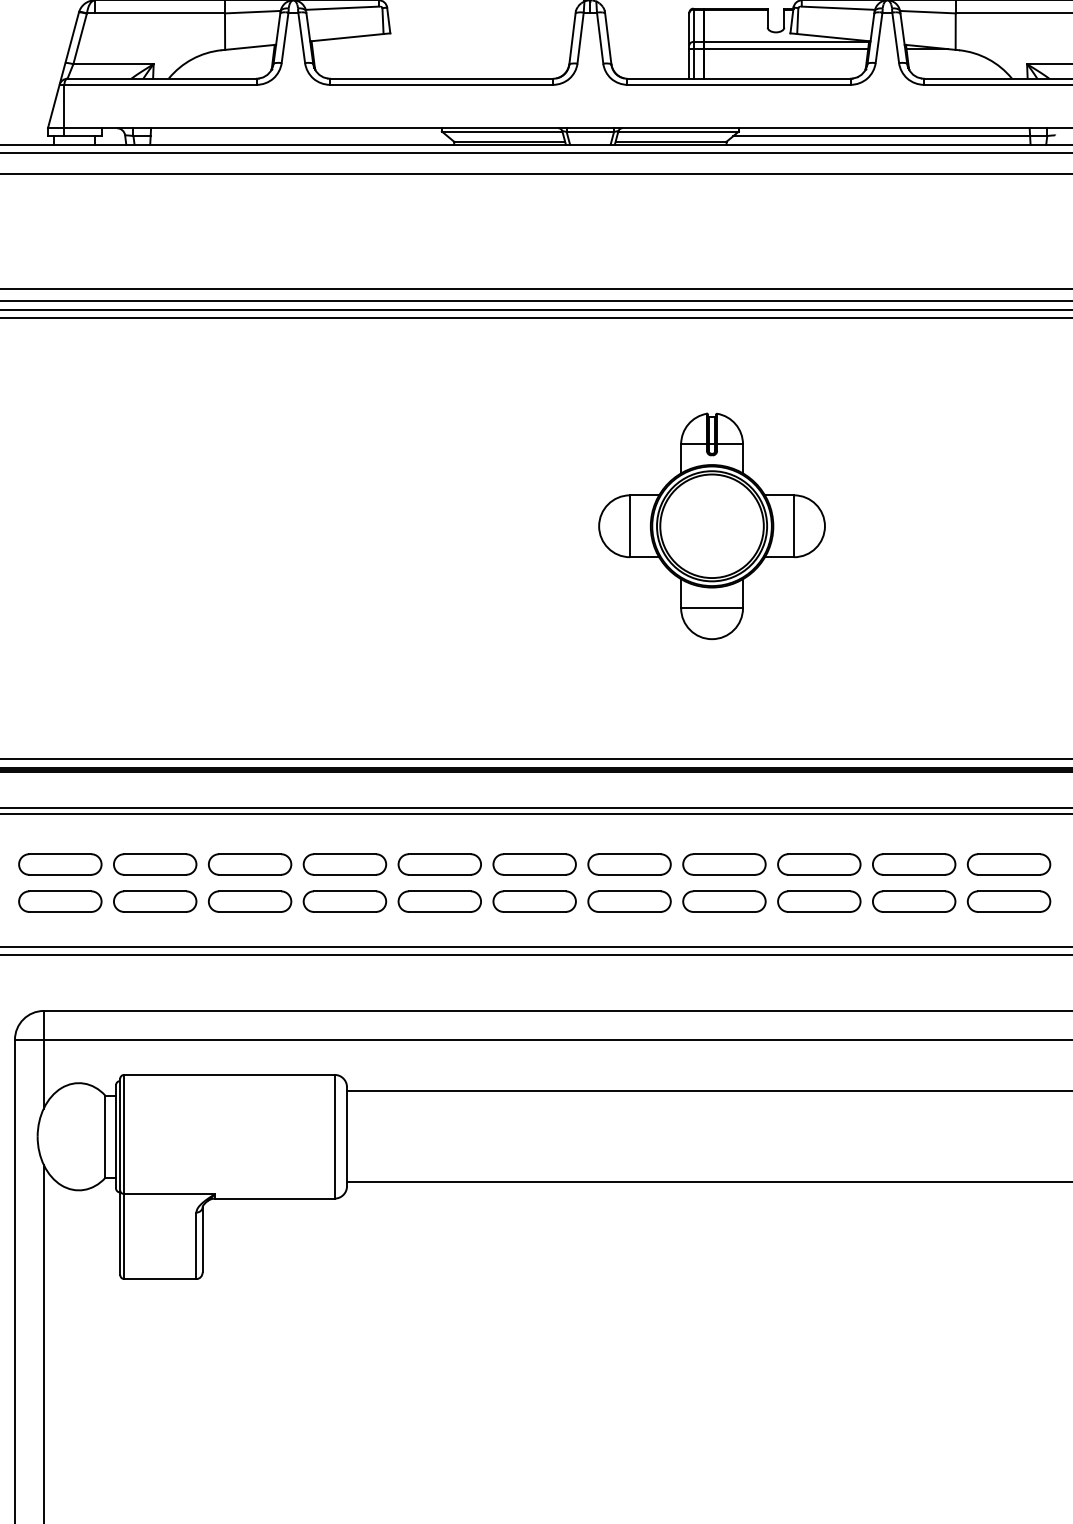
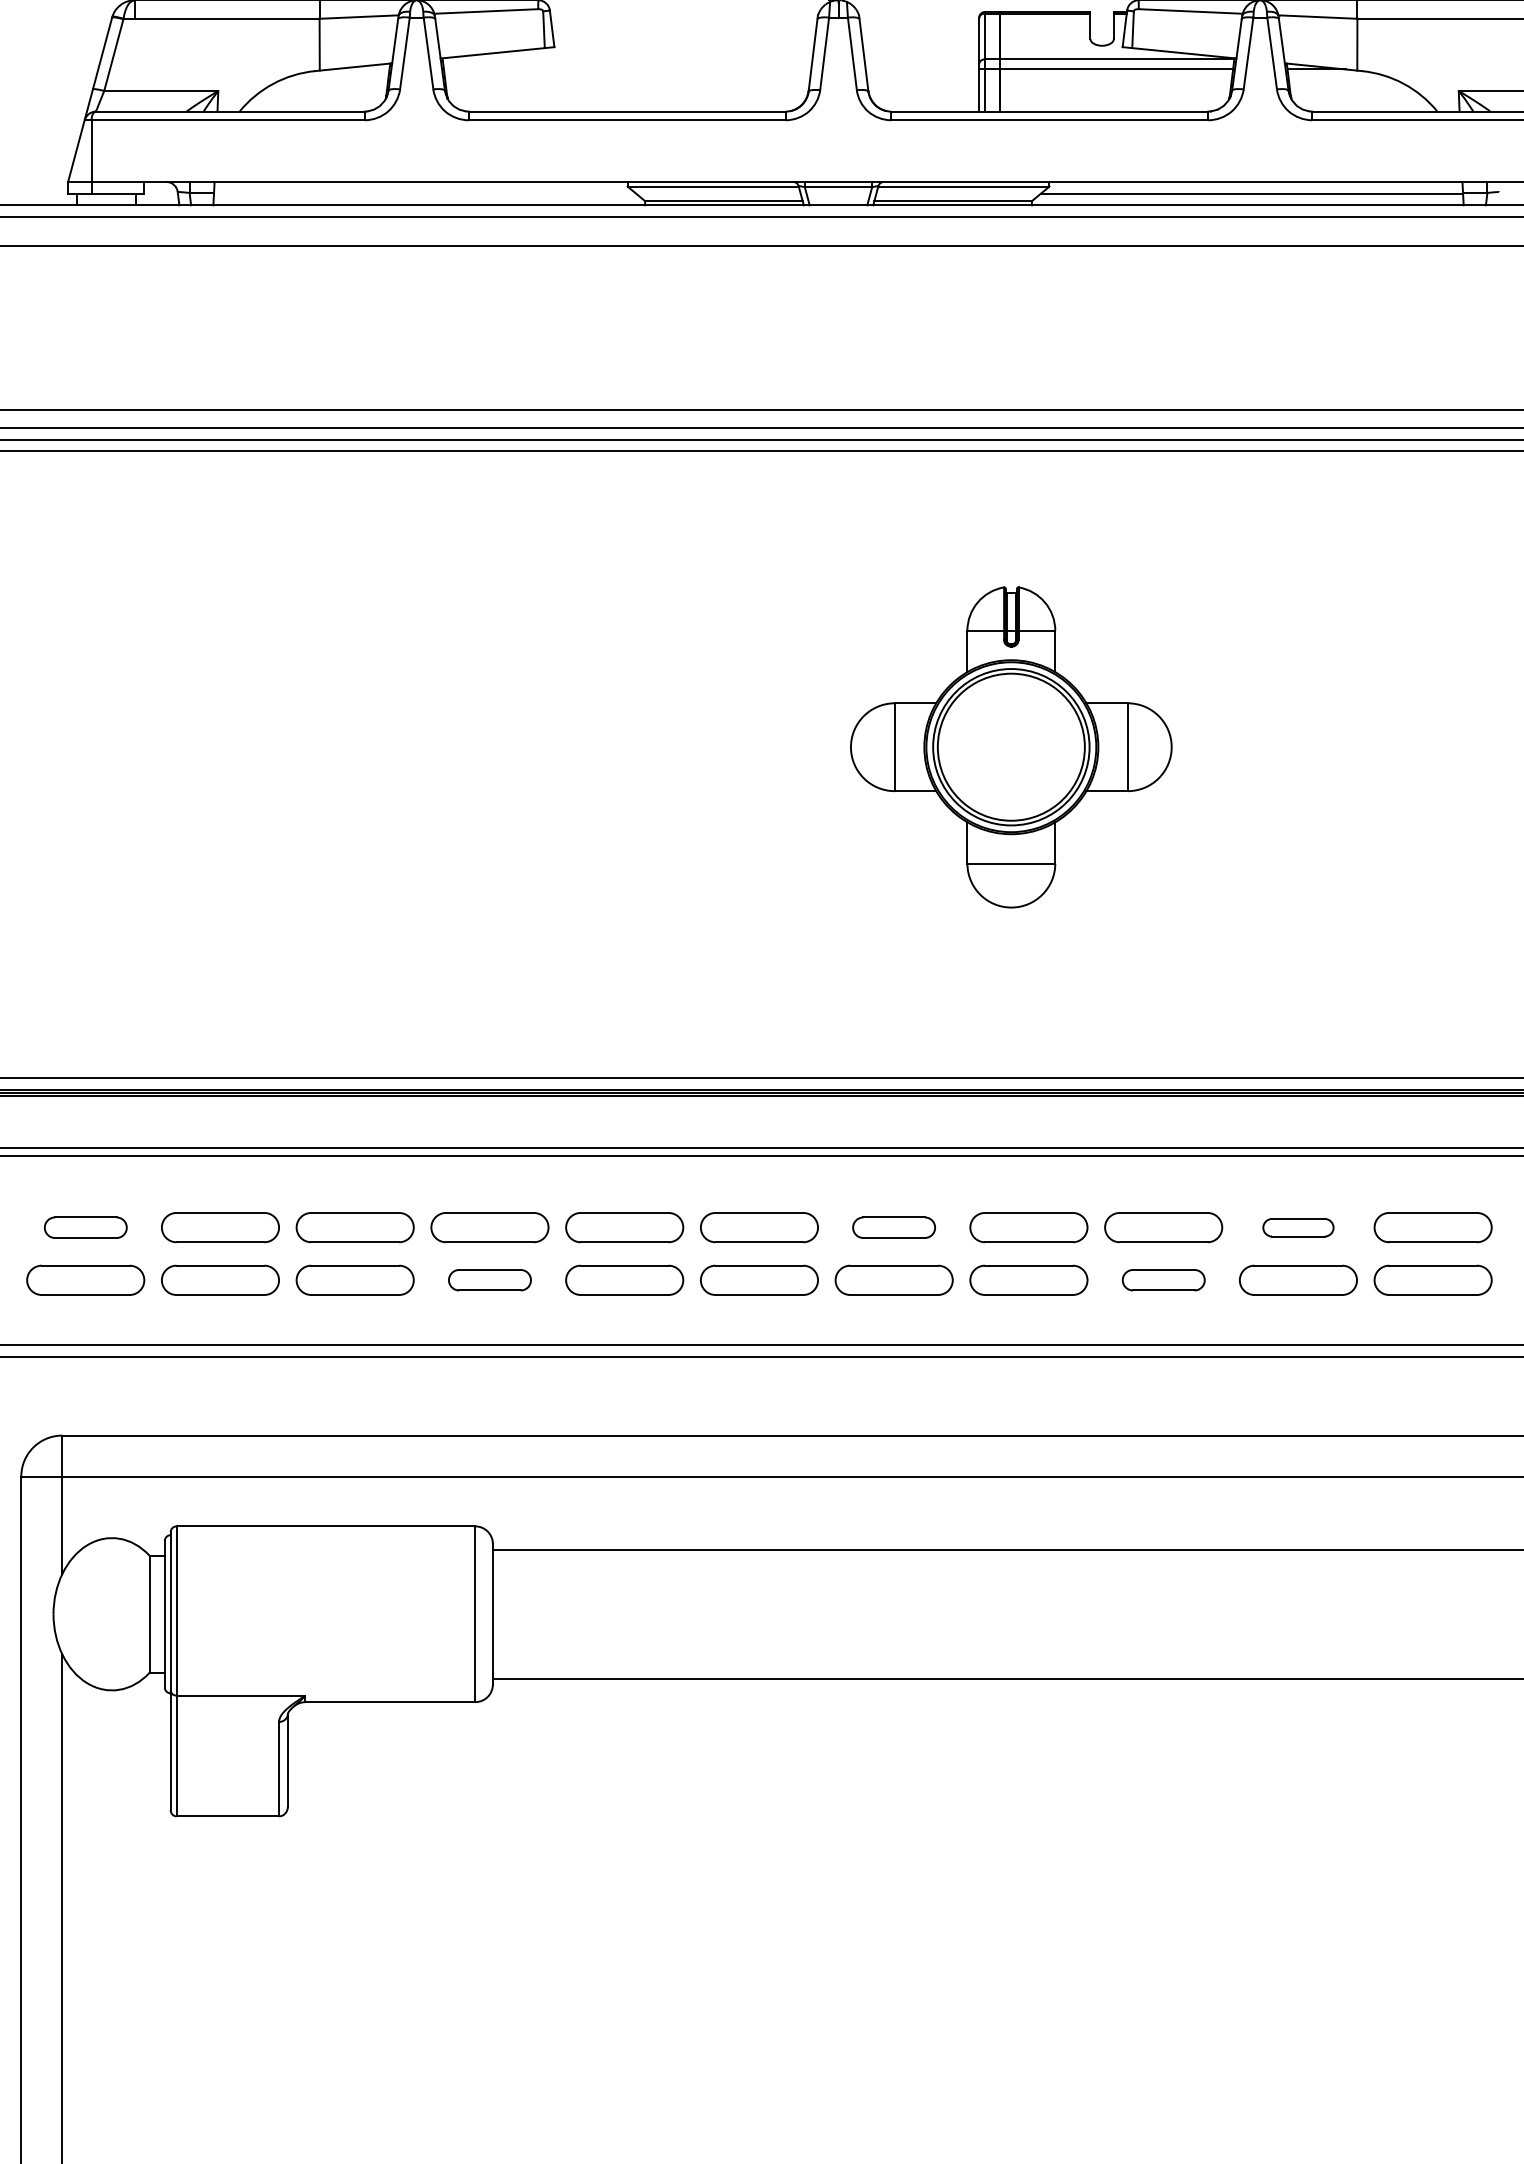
part: (60, 864) -> (85, 1227), size x0.7
part: (629, 864) -> (893, 1227), size x0.7
part: (914, 864) -> (1298, 1227), size x0.6
part: (344, 901) -> (489, 1279), size x0.7
part: (819, 901) -> (1163, 1279), size x0.7

